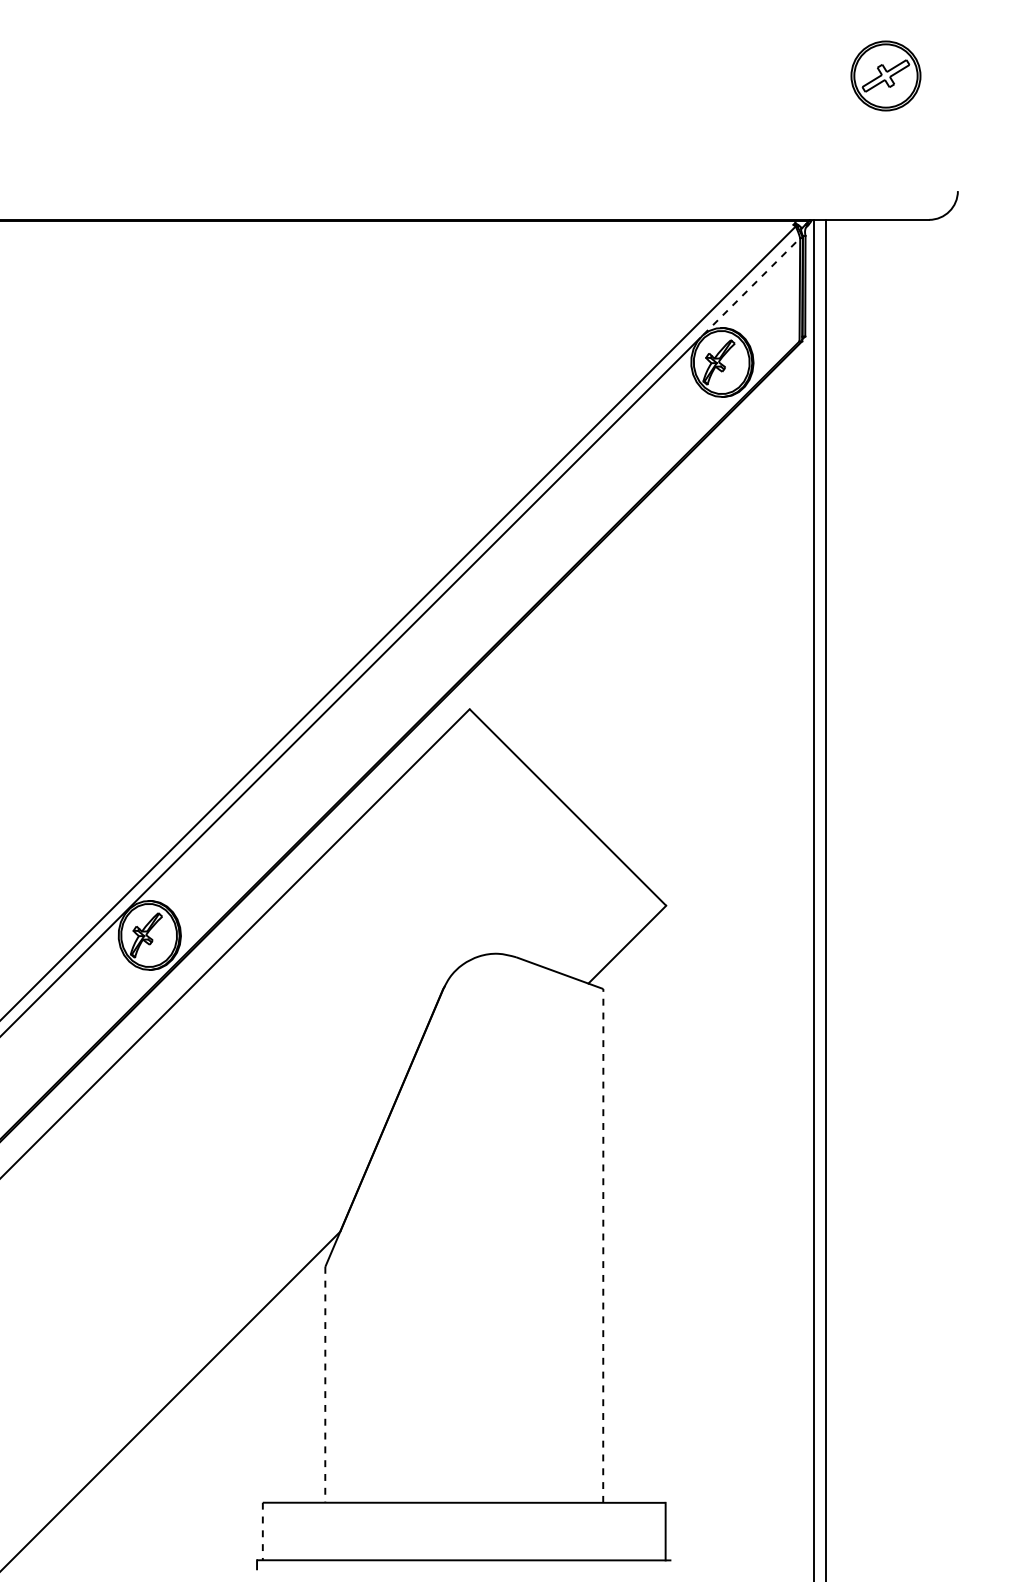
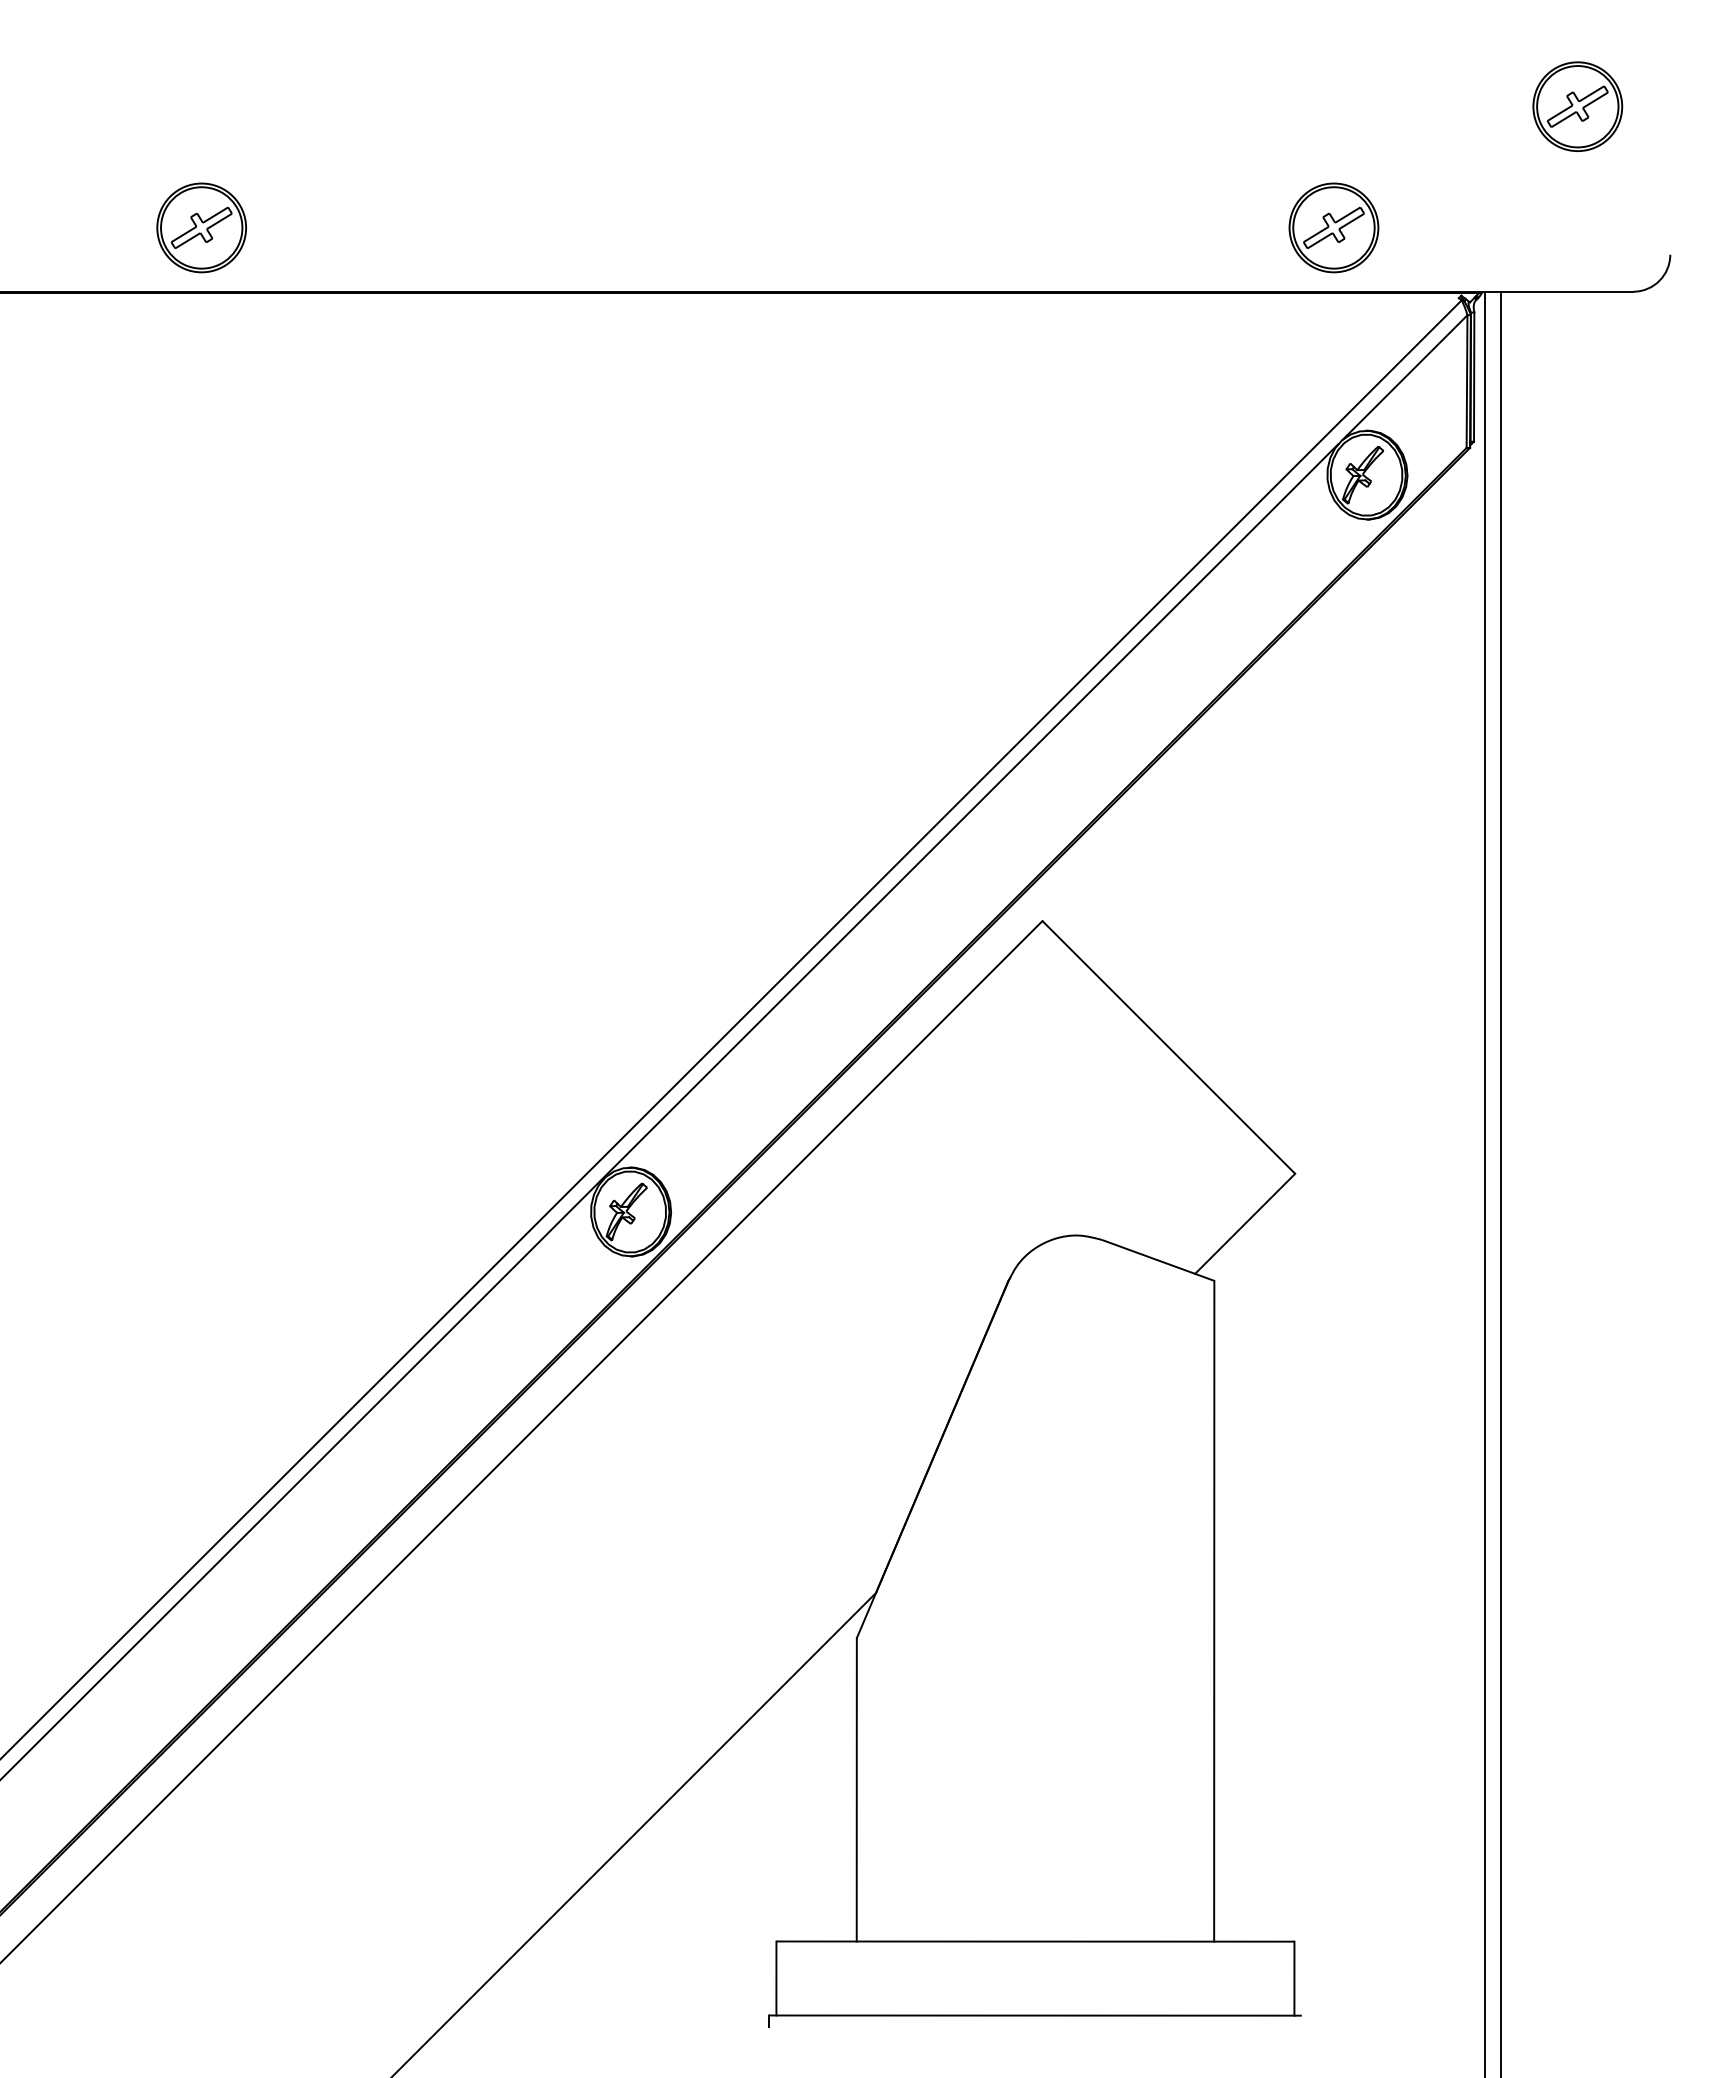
part: (696, 169) -> (1333, 227), added
line: (752, 286) -> (1405, 377), dashed -> solid
line: (603, 1245) -> (1214, 1610), dashed -> solid
line: (325, 1384) -> (856, 1789), dashed -> solid
line: (262, 1531) -> (776, 1978), dashed -> solid

